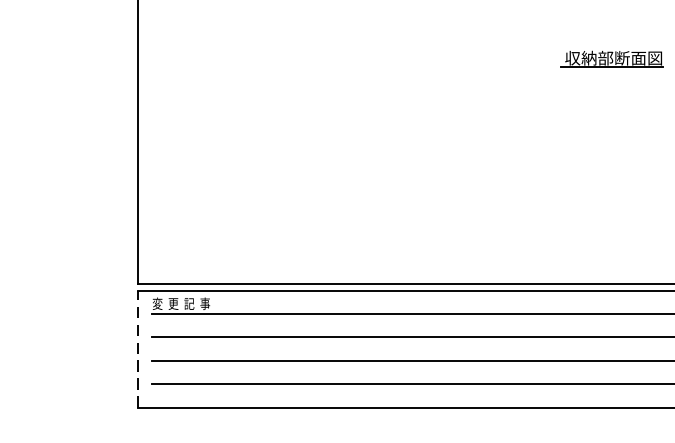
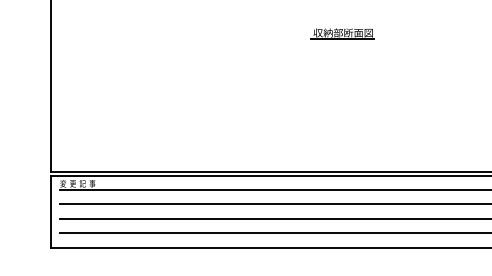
line: (136, 348) -> (50, 211), dashed -> solid

